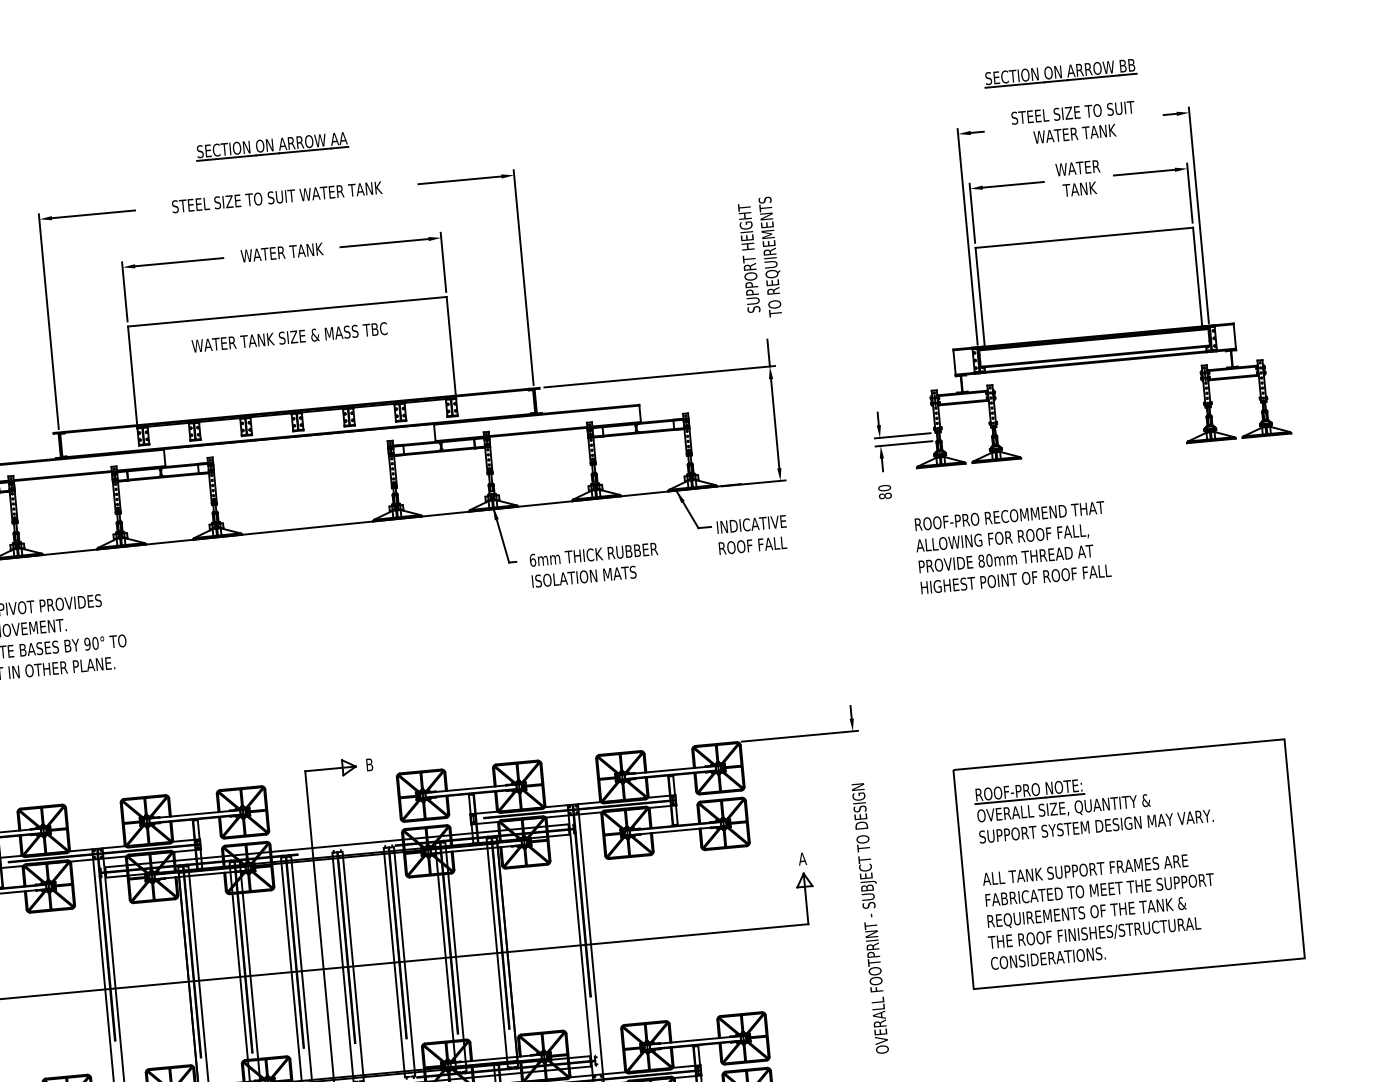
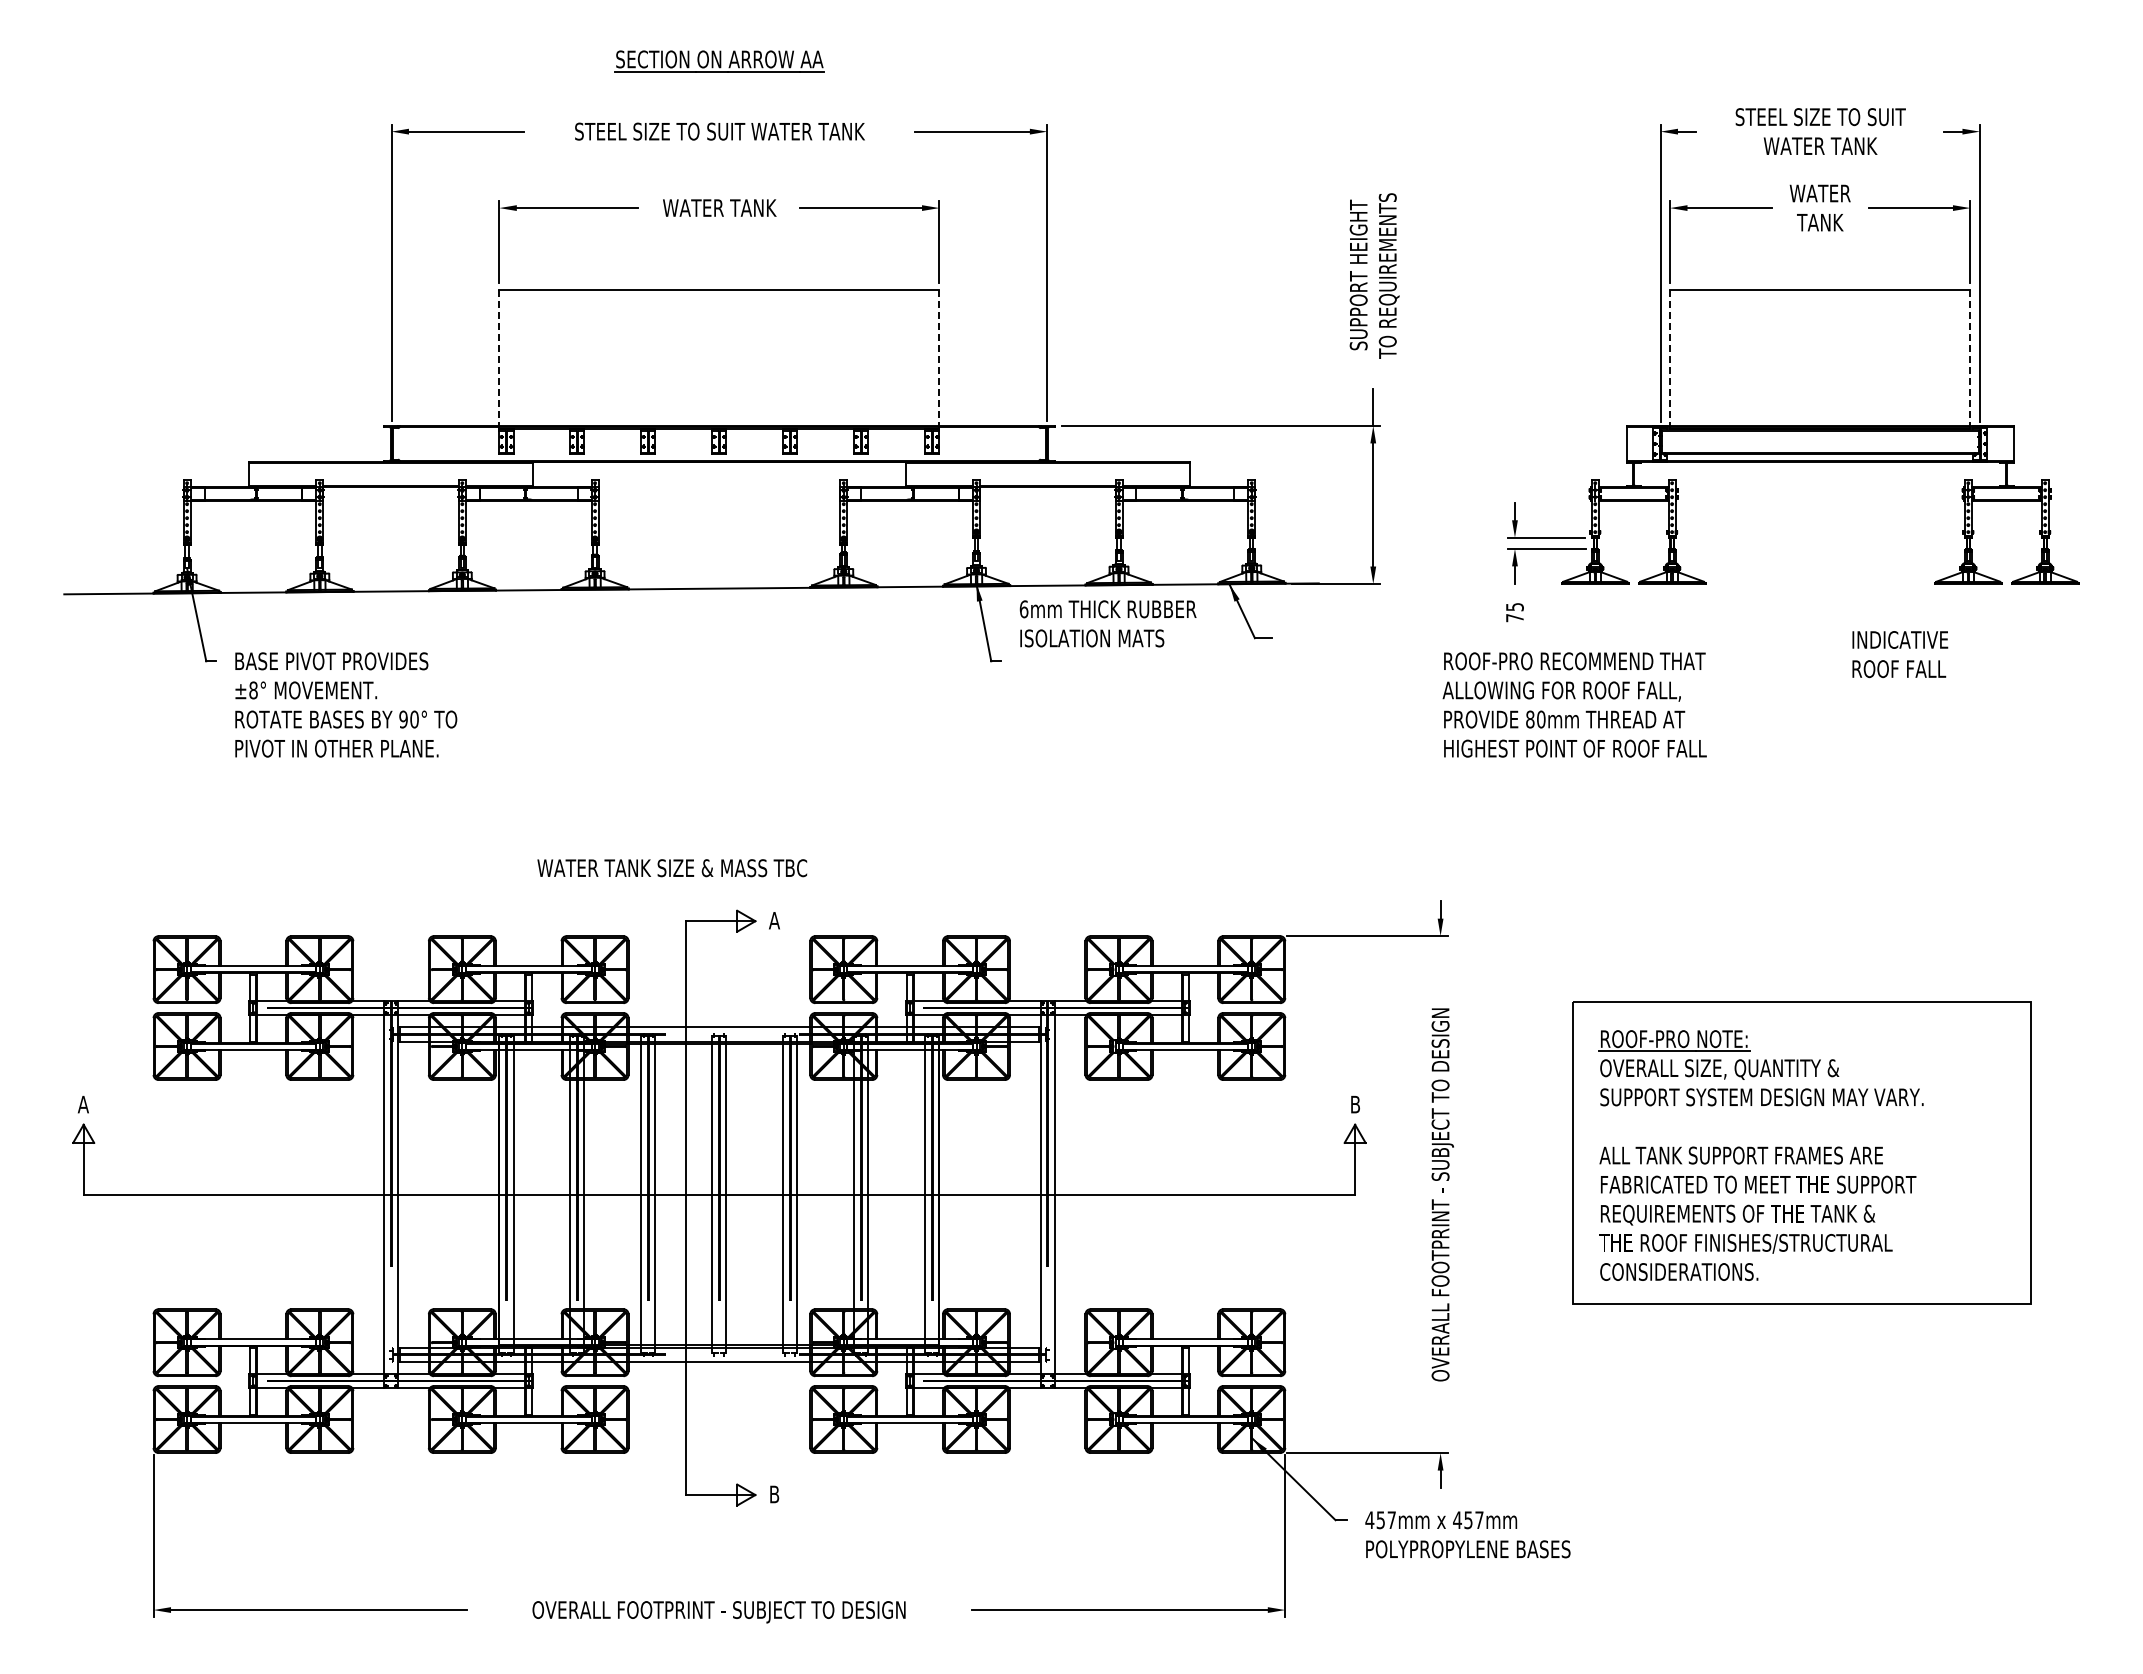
part: (1060, 73) -> (1808, 61), removed
line: (1197, 278) -> (1970, 359), solid -> dashed
line: (980, 298) -> (1670, 359), solid -> dashed
text: (289, 337) -> (672, 868), moved
line: (451, 347) -> (939, 359), solid -> dashed
line: (132, 377) -> (499, 359), solid -> dashed
text: (884, 492) -> (1514, 612), 80 -> 75
text: (752, 534) -> (1900, 654), moved
text: (1012, 547) -> (1574, 704), moved
text: (594, 565) -> (1107, 623), moved
text: (369, 764) -> (774, 920), B -> A
text: (801, 859) -> (1354, 1104), A -> B

